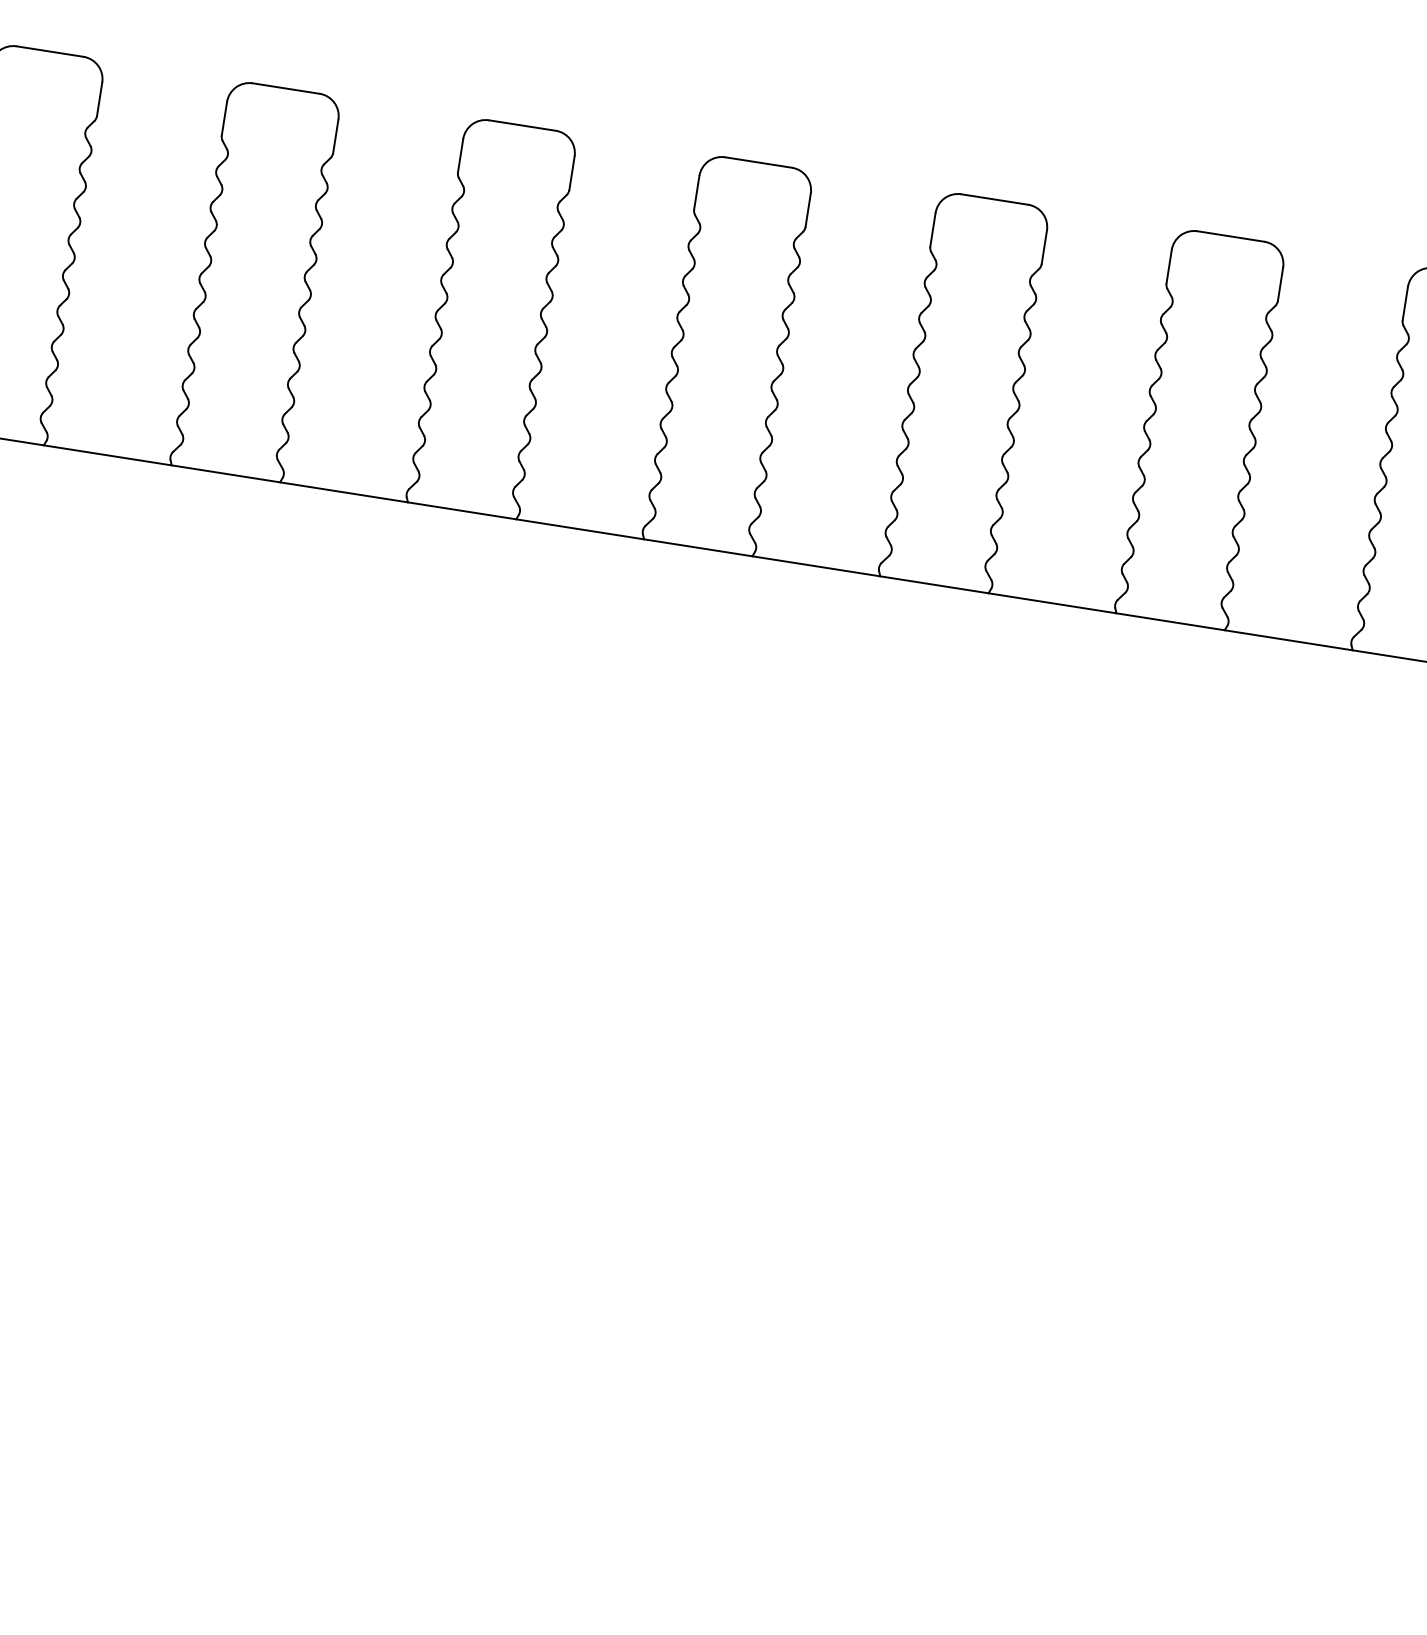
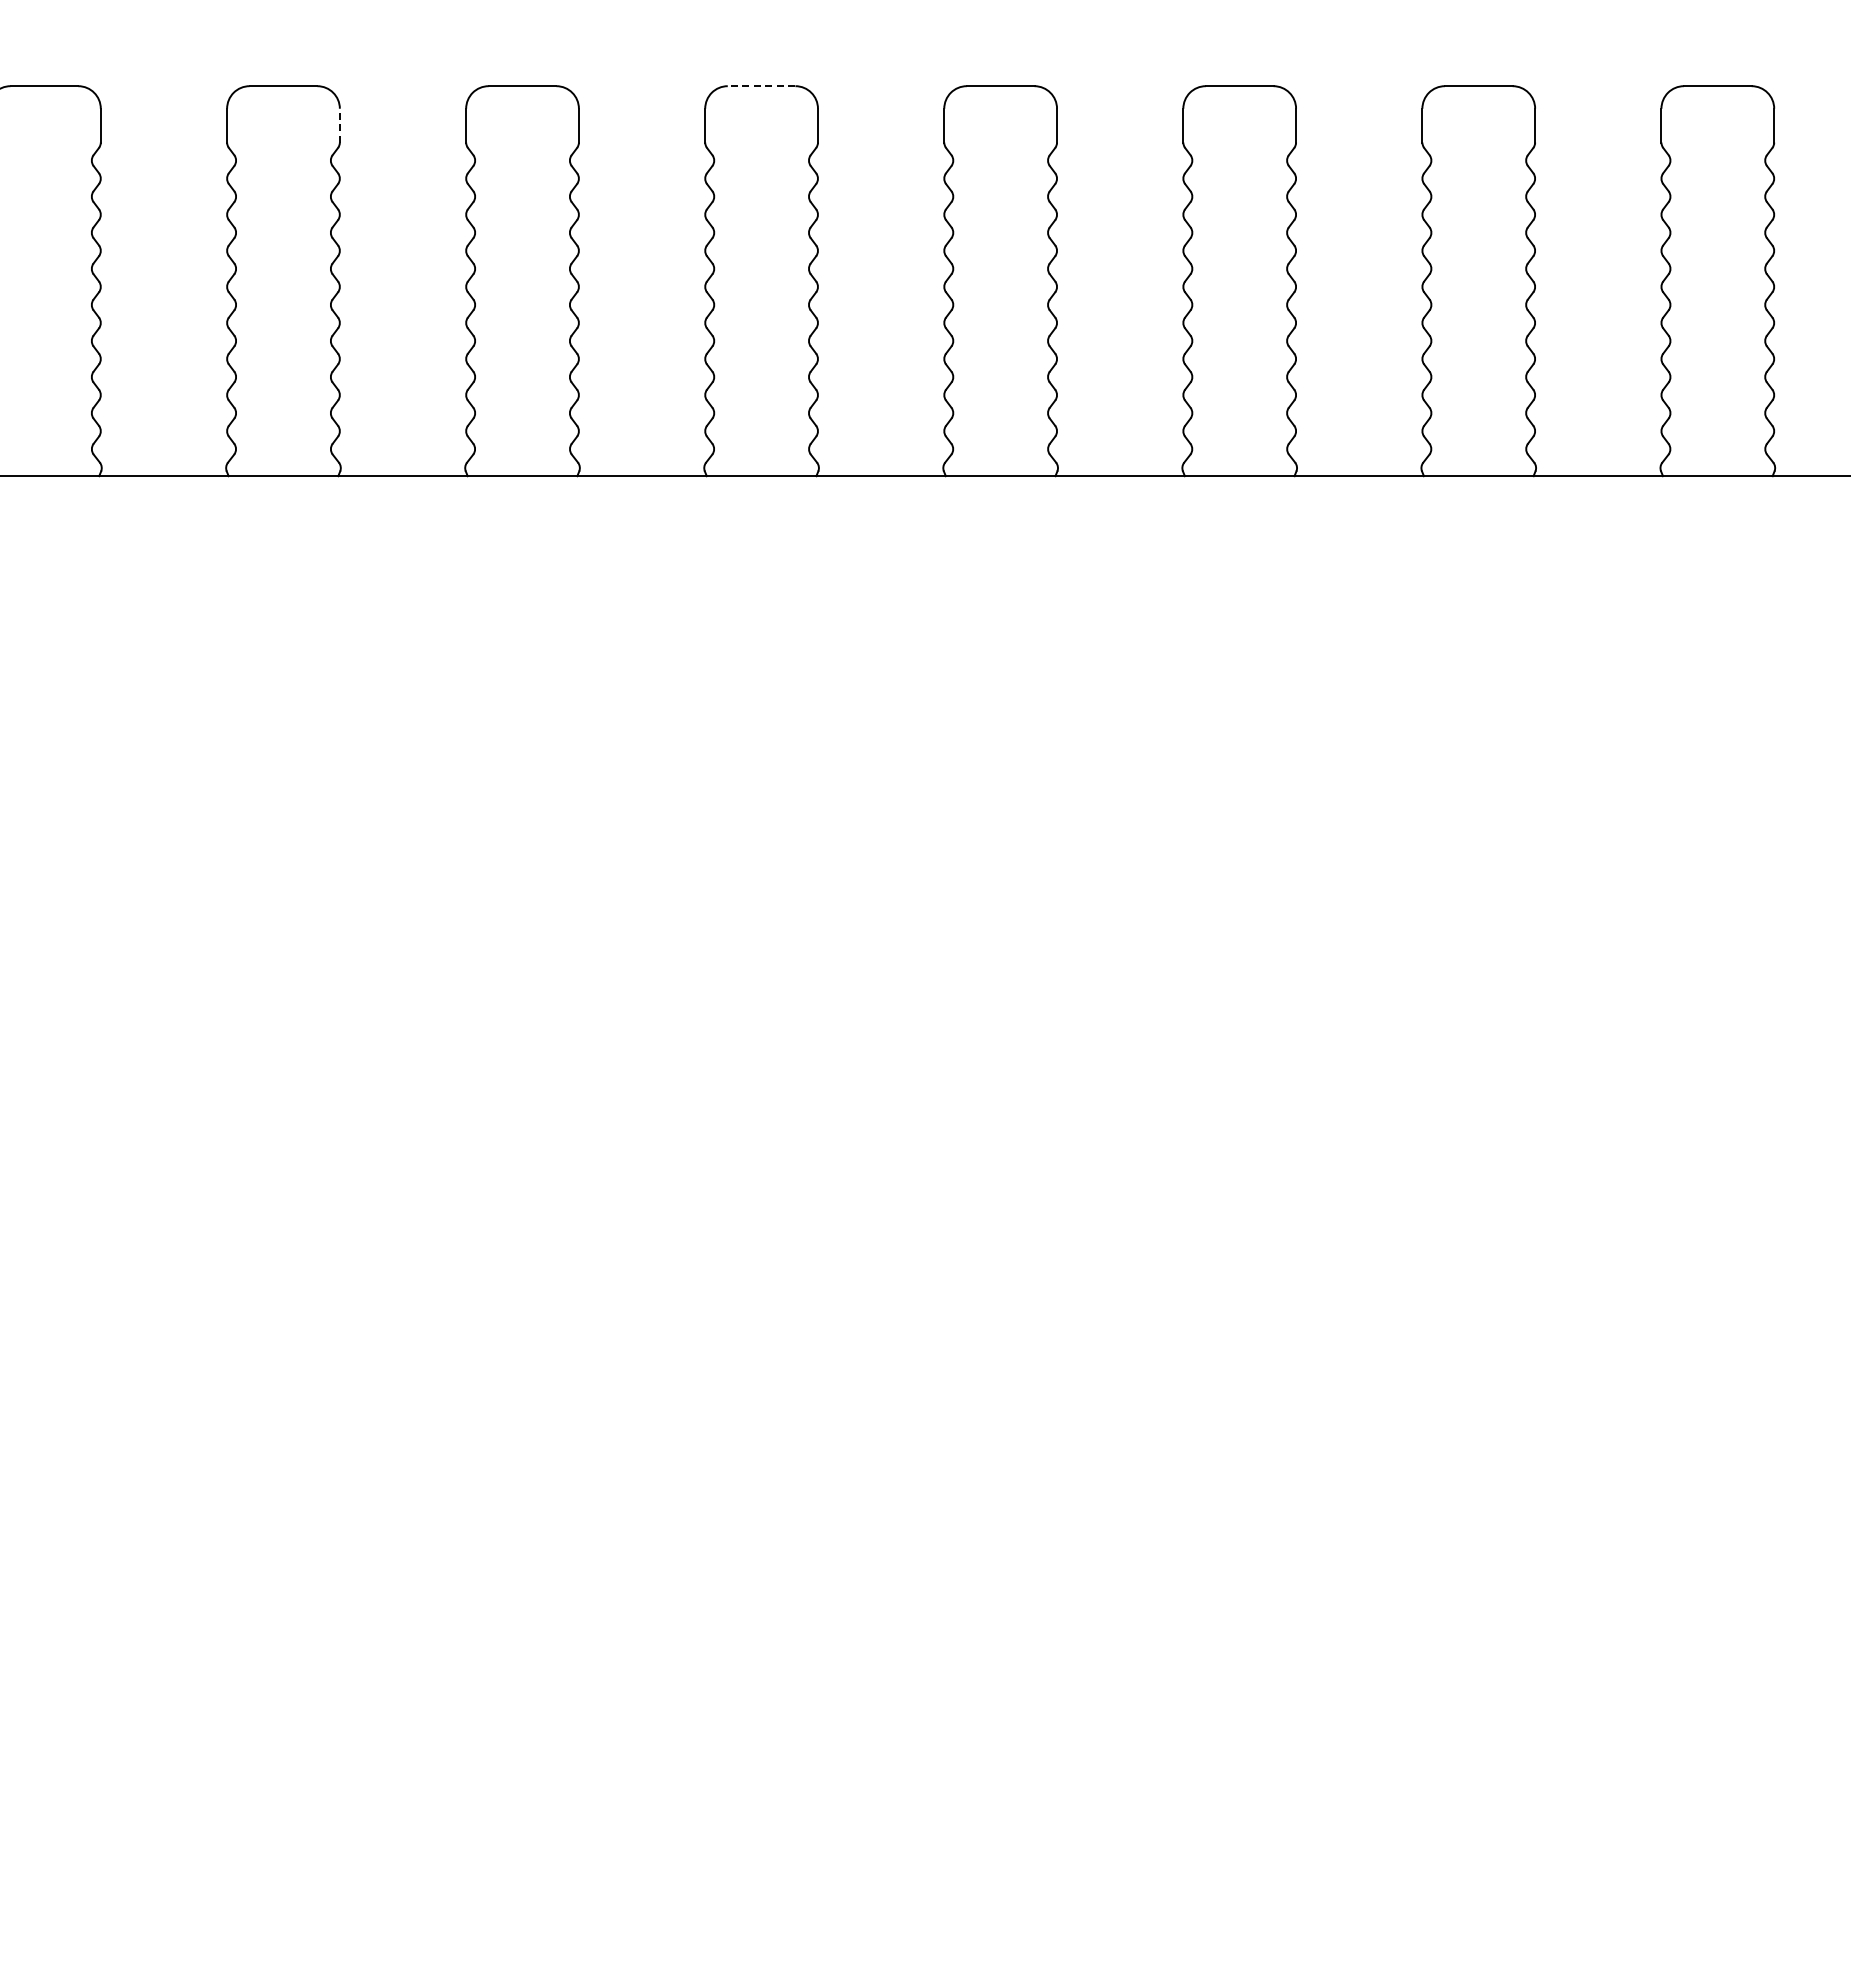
line: (335, 136) -> (339, 125), solid -> dashed
line: (758, 162) -> (761, 86), solid -> dashed

